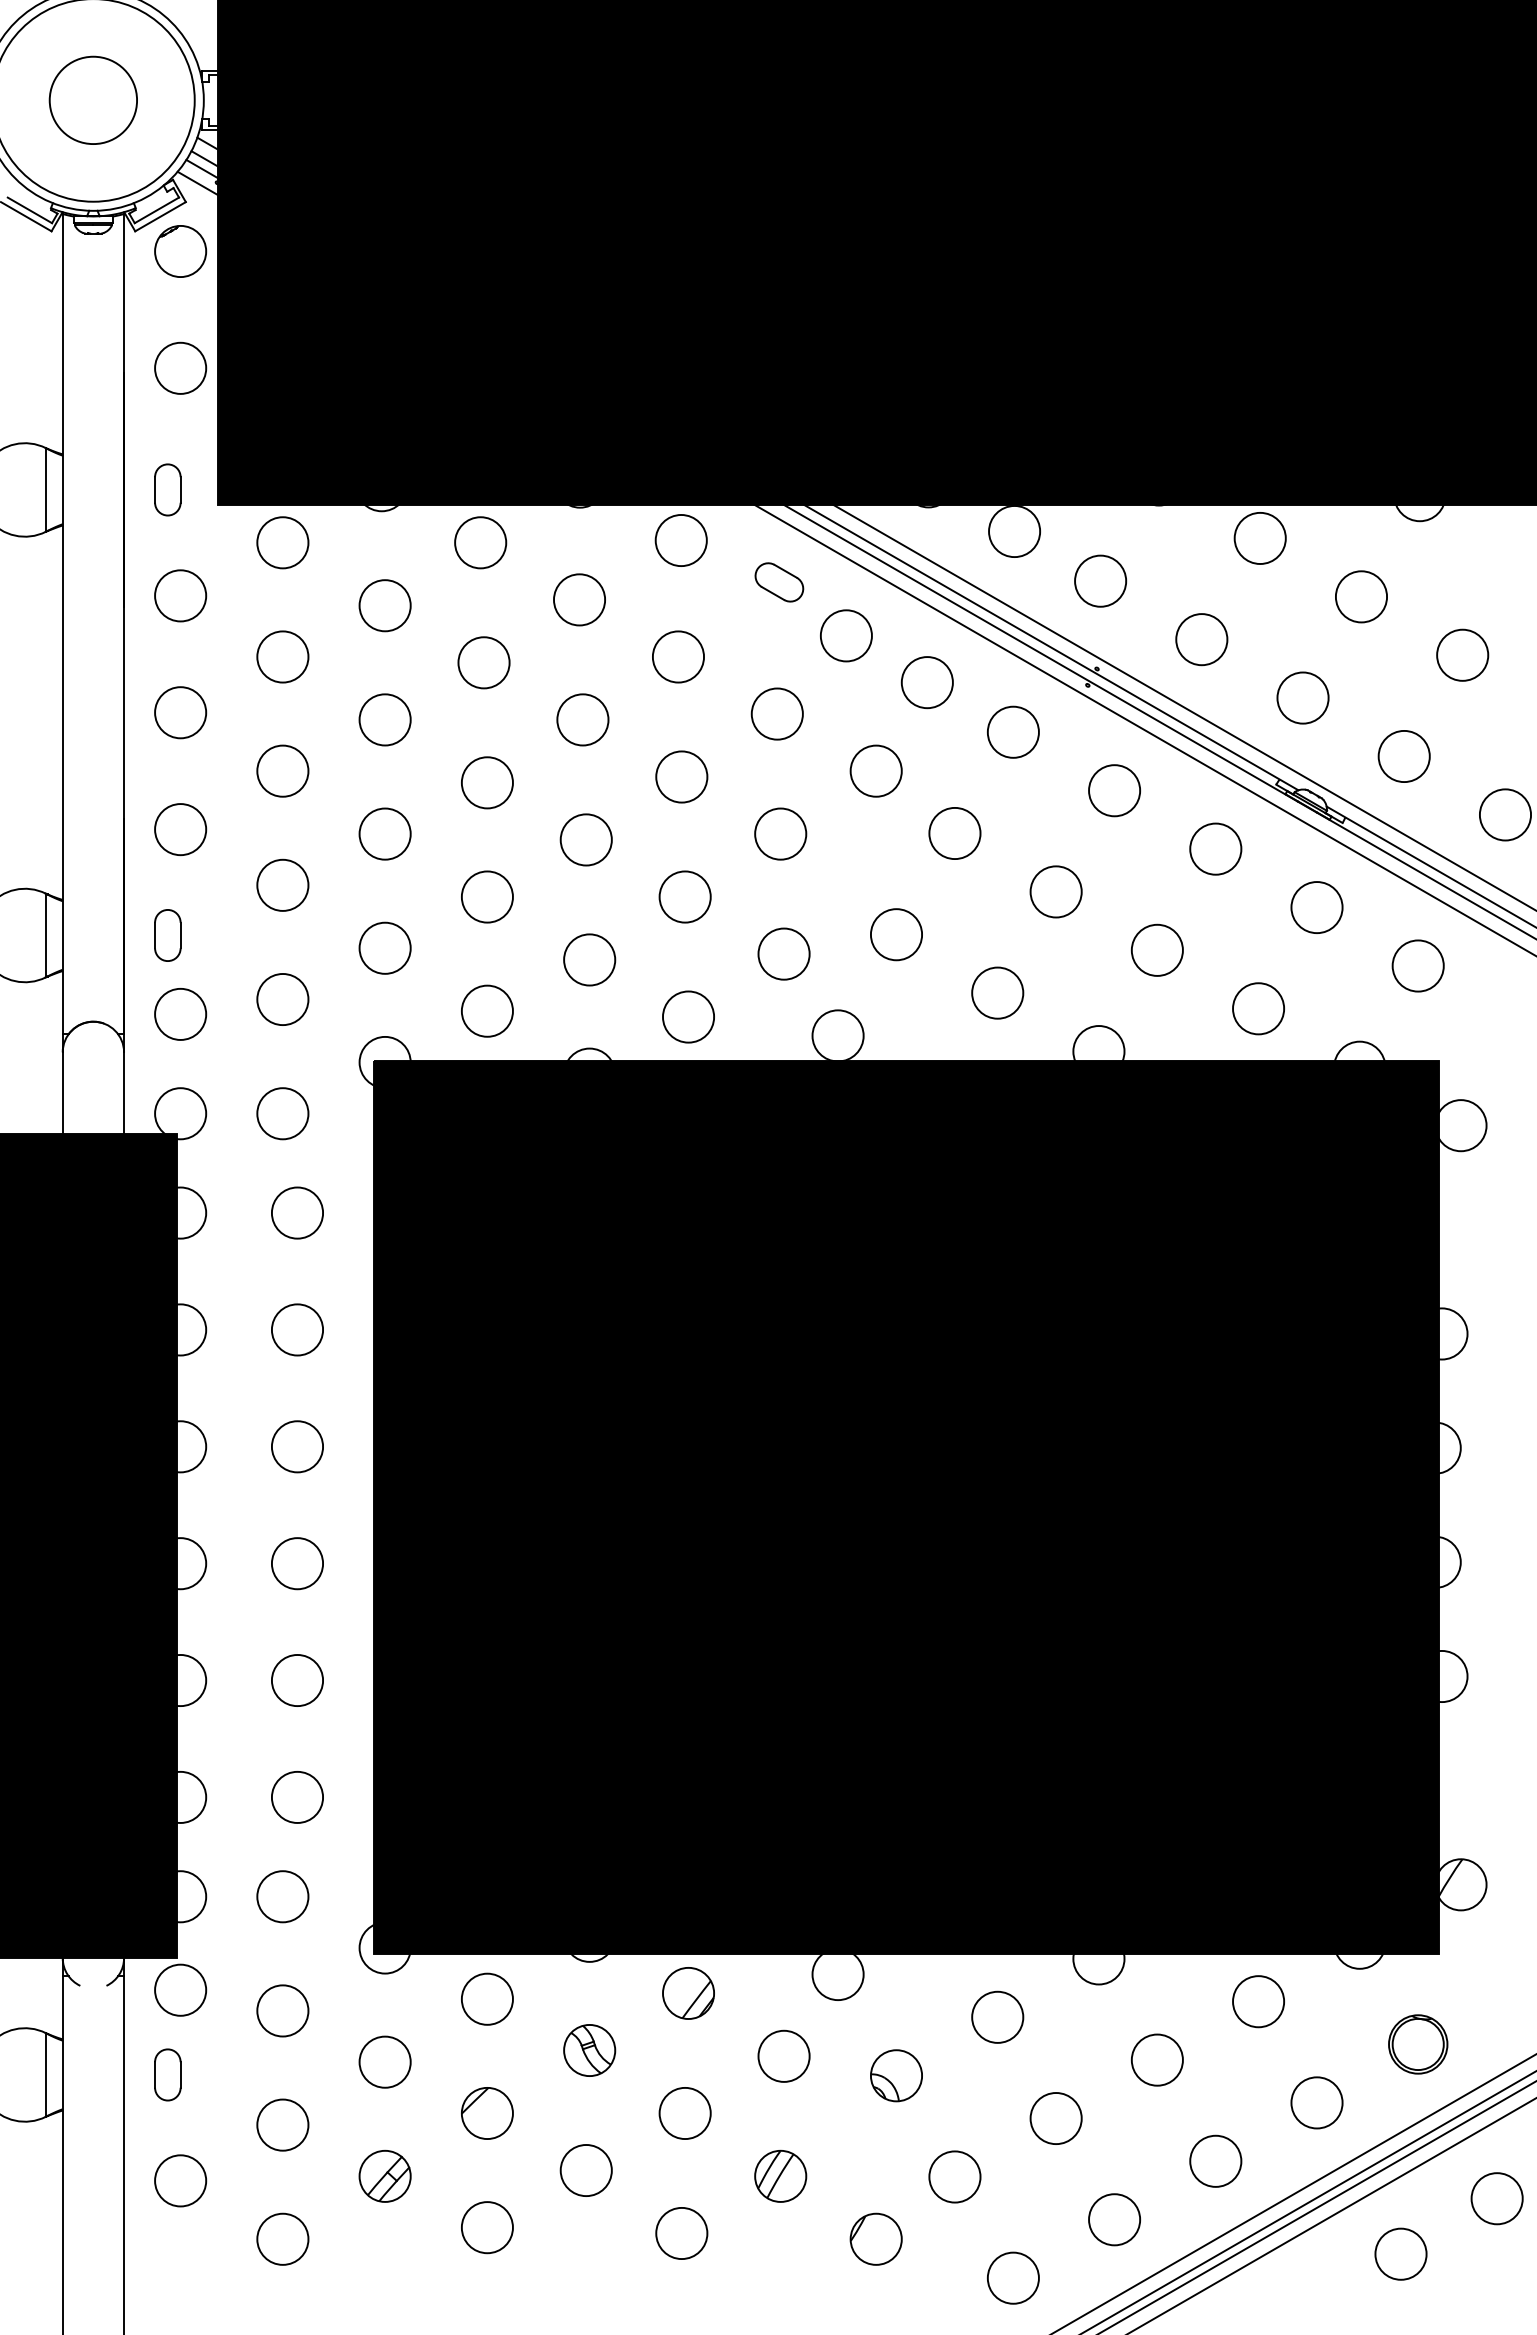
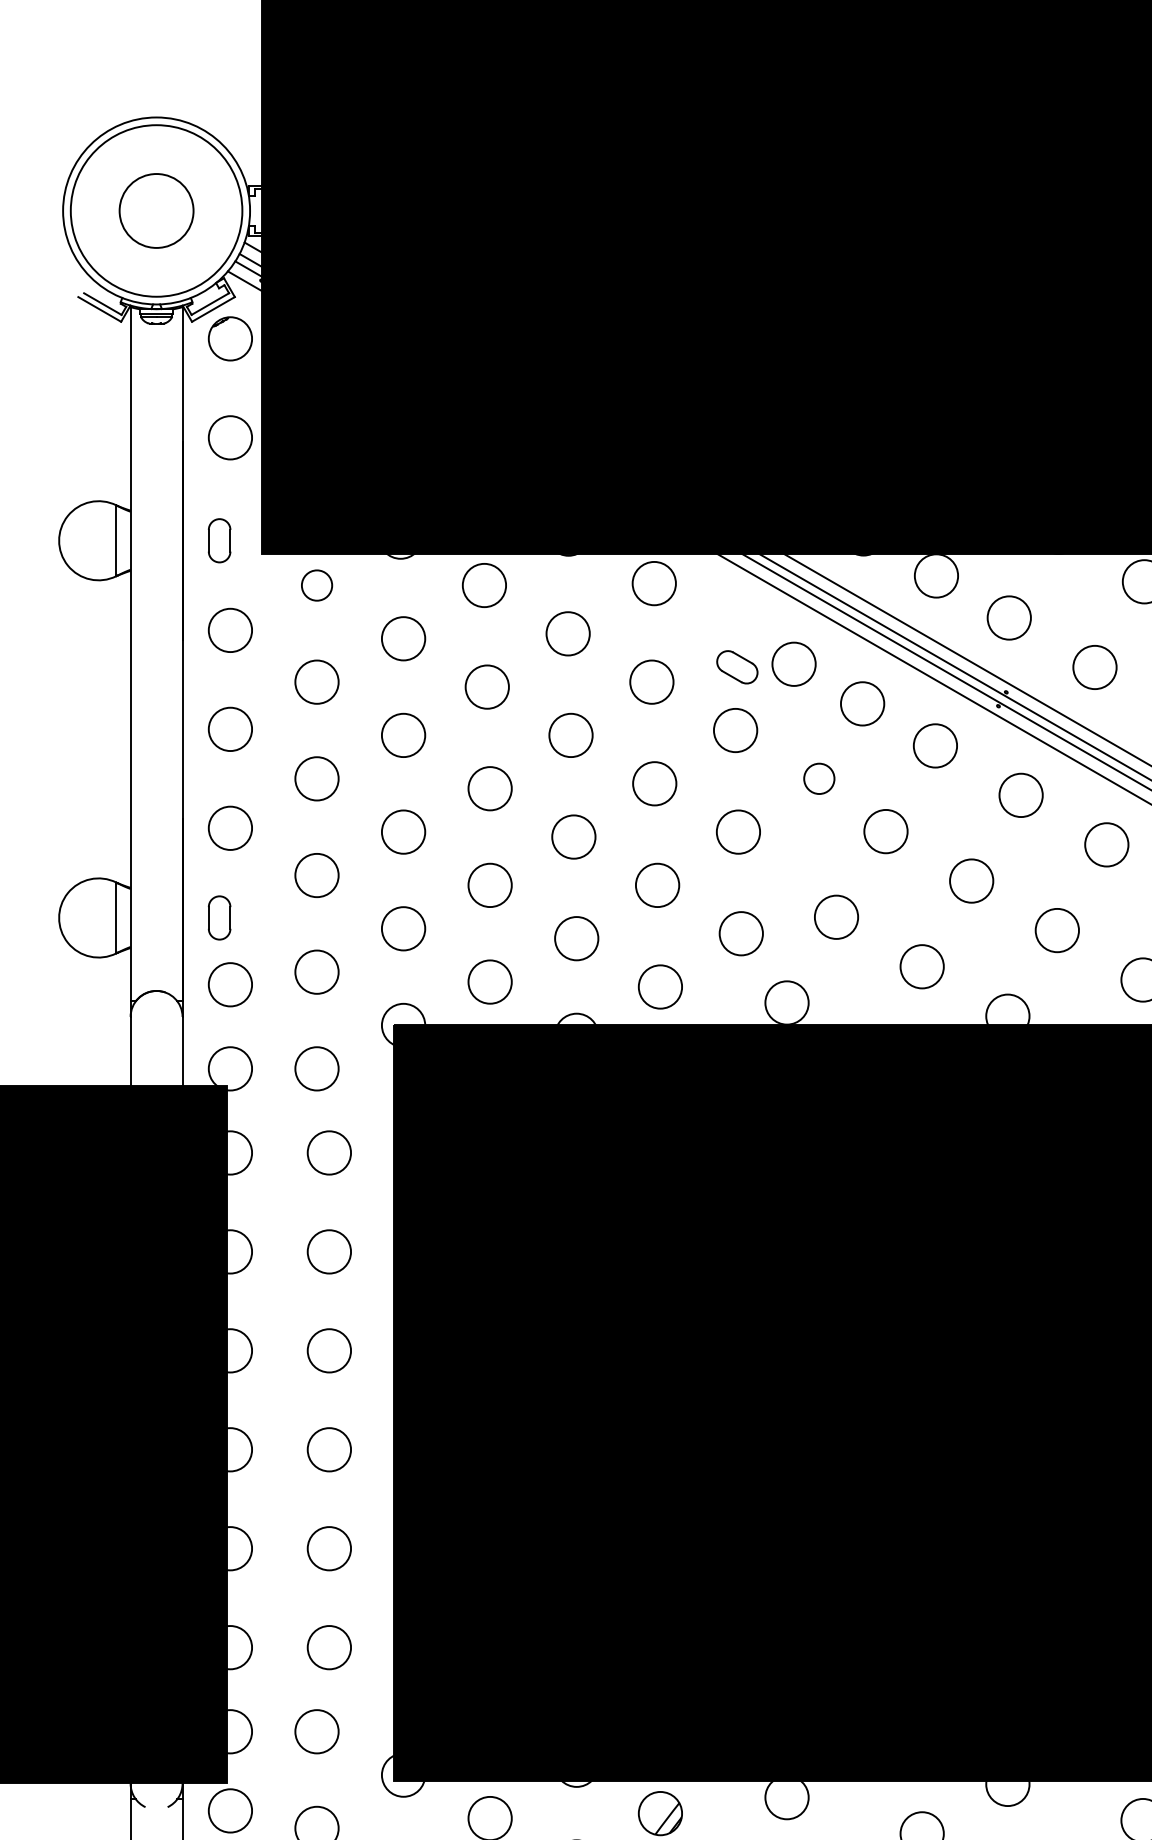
circle: (282, 542) -> (316, 585), size x0.7
part: (779, 582) -> (737, 667), moved
circle: (875, 770) -> (818, 778), size x0.7

